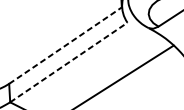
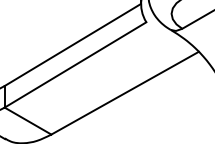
line: (66, 45) -> (73, 44), dashed -> solid
line: (68, 62) -> (75, 64), dashed -> solid

